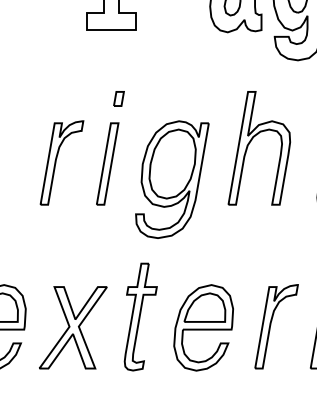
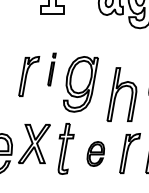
part: (109, 148) -> (51, 69), size x0.6
part: (258, 148) -> (121, 94), moved
part: (73, 326) -> (34, 143), moved
part: (203, 326) -> (95, 153), size x0.6

